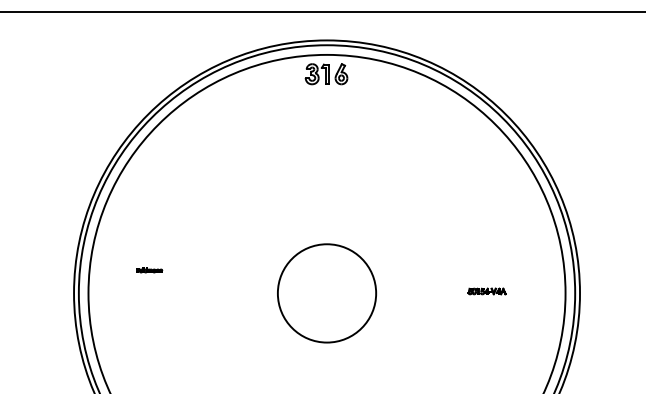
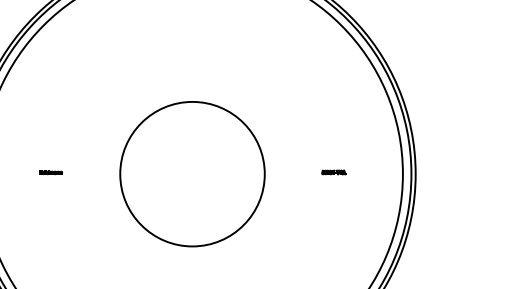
part: (149, 270) -> (50, 172), moved
part: (487, 291) -> (334, 172), size x0.71
circle: (326, 293) -> (192, 174), size x1.67

